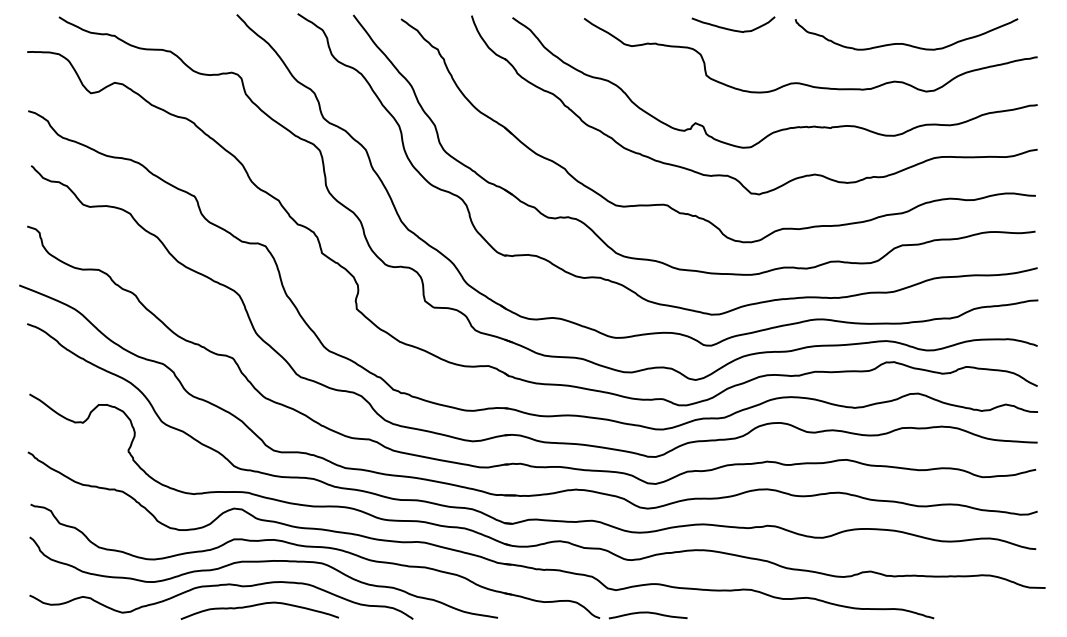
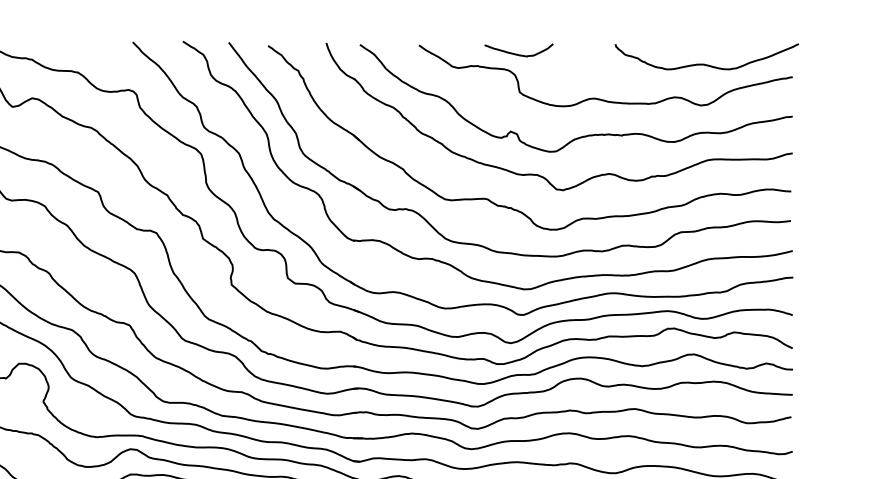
curve: (730, 28) -> (516, 53), moved
curve: (906, 43) -> (706, 64), moved

